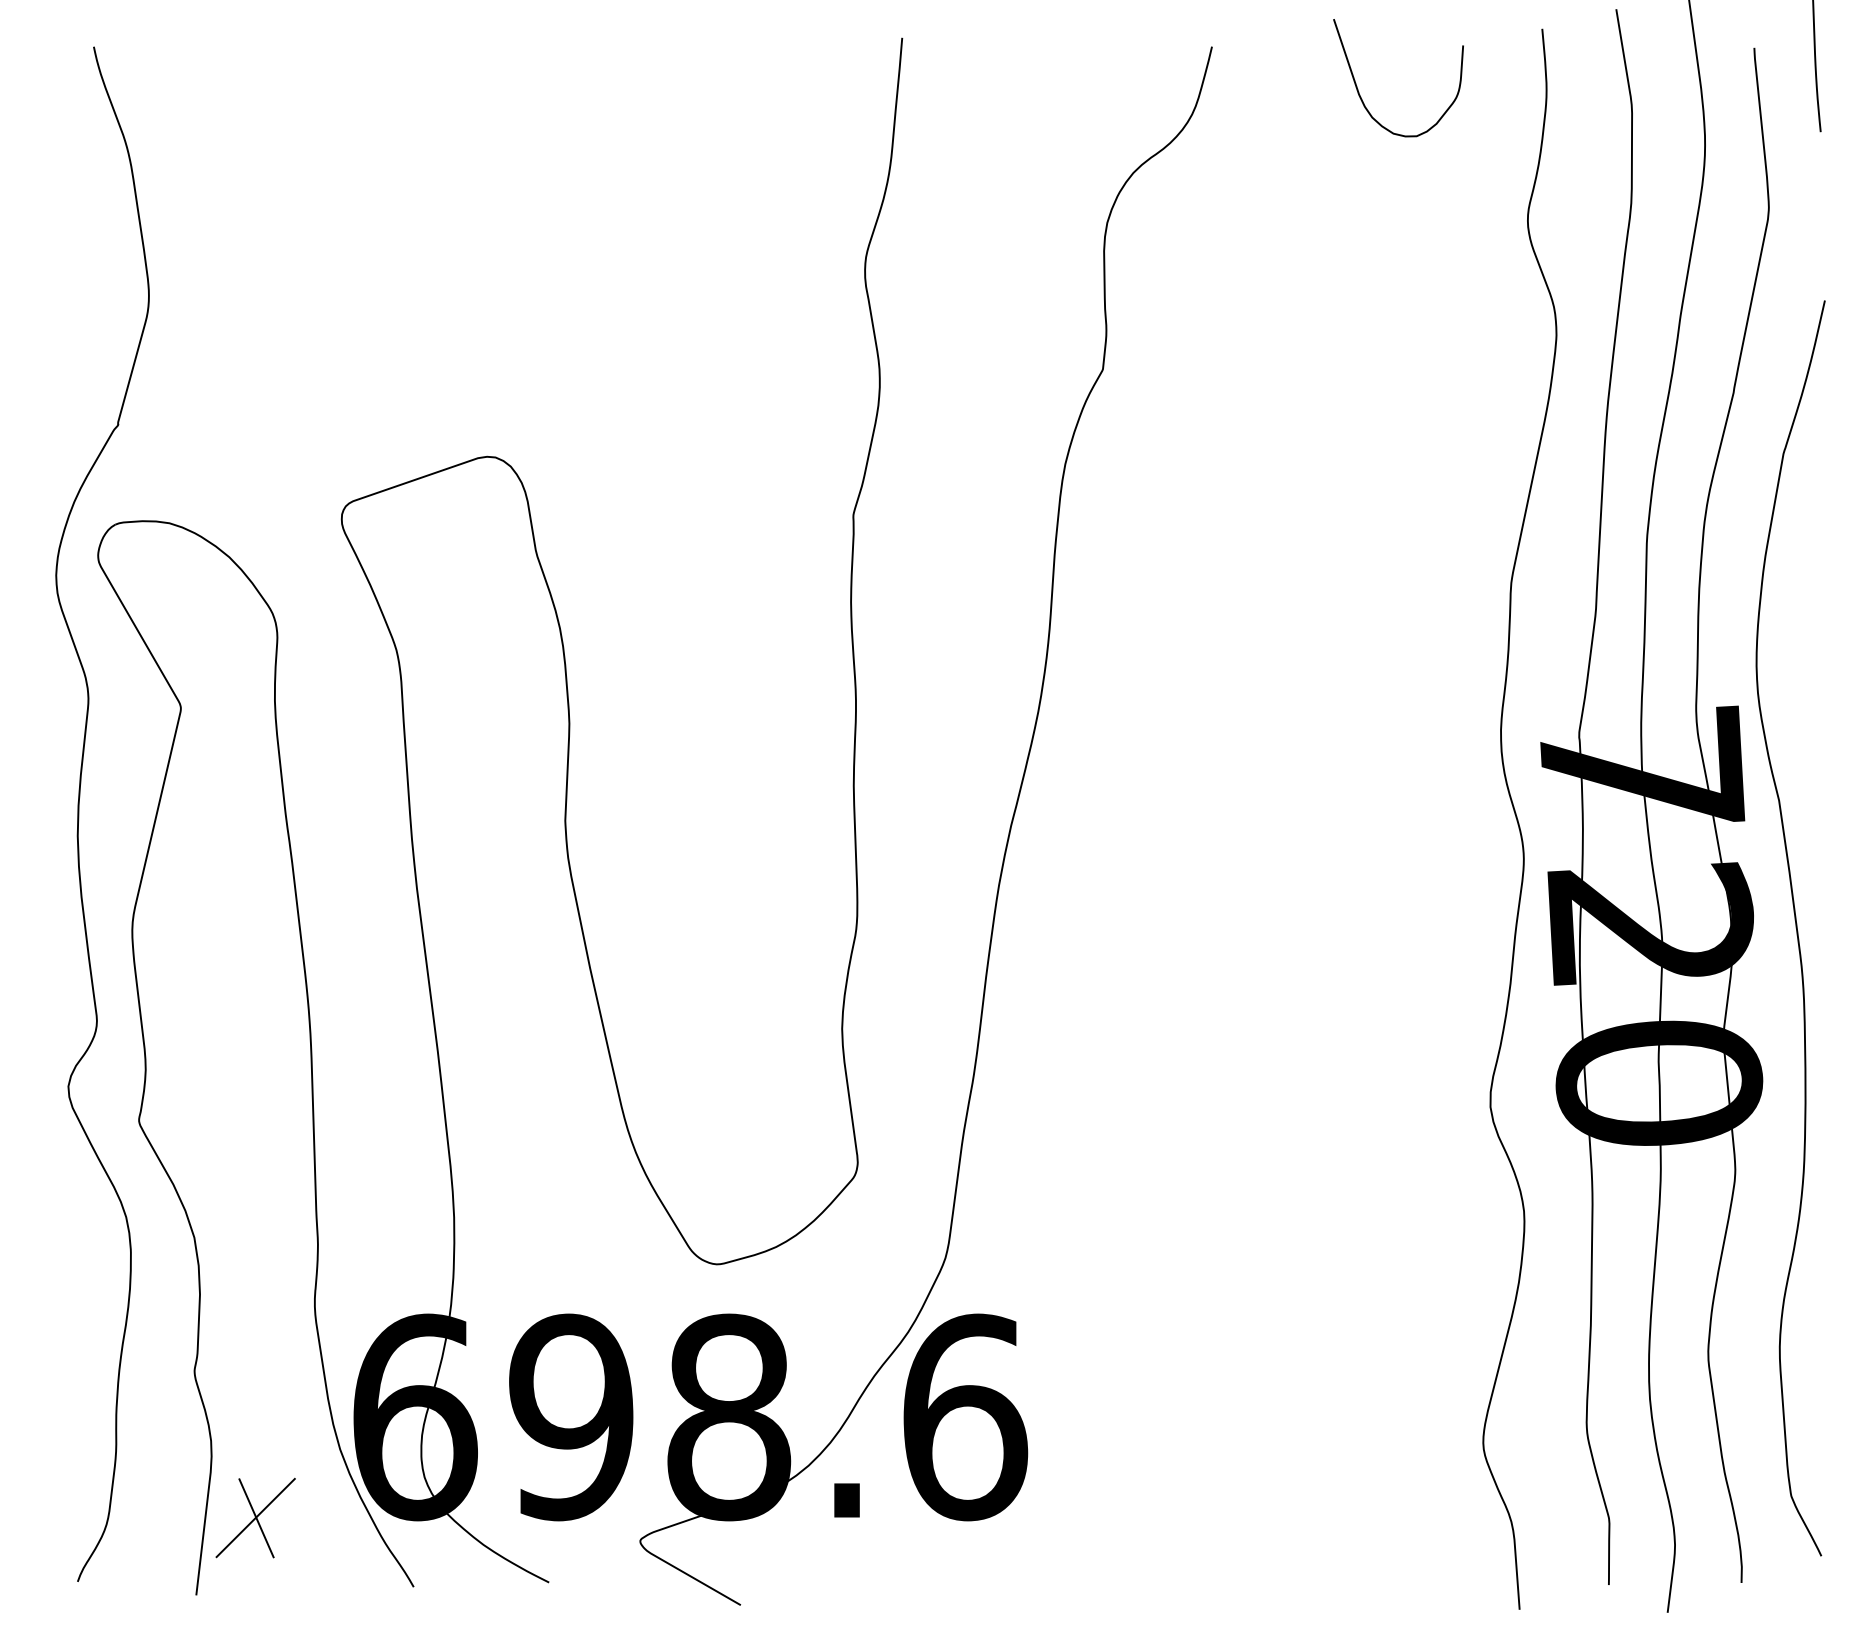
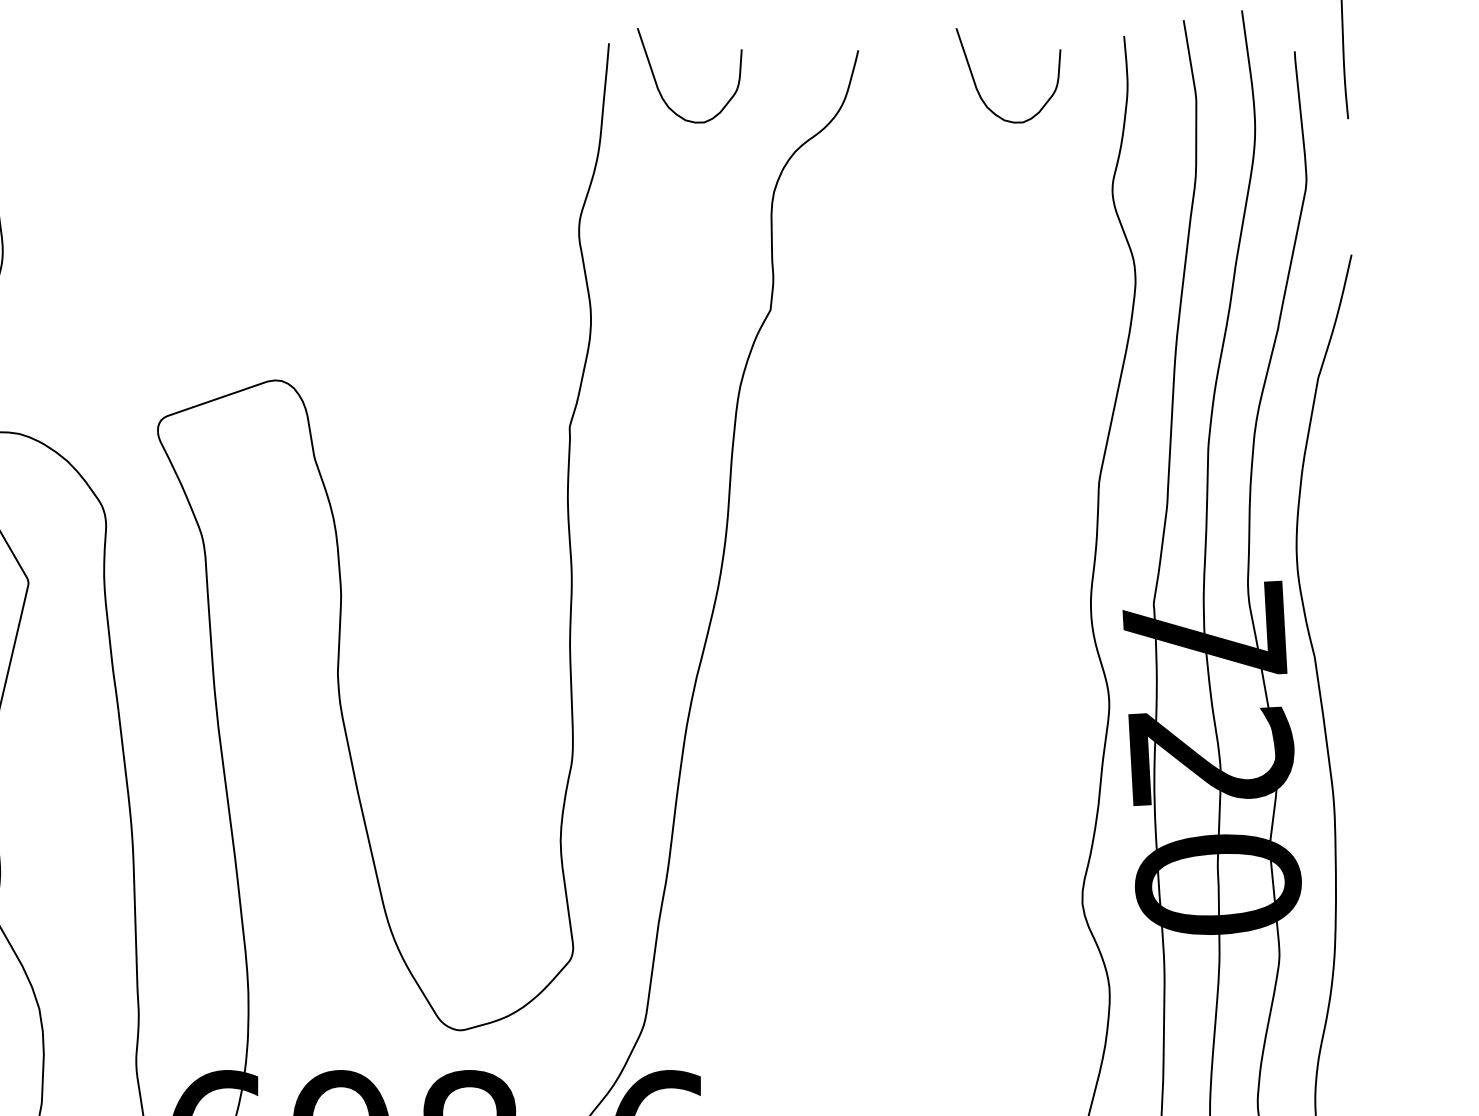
curve: (964, 94) -> (659, 88), added

